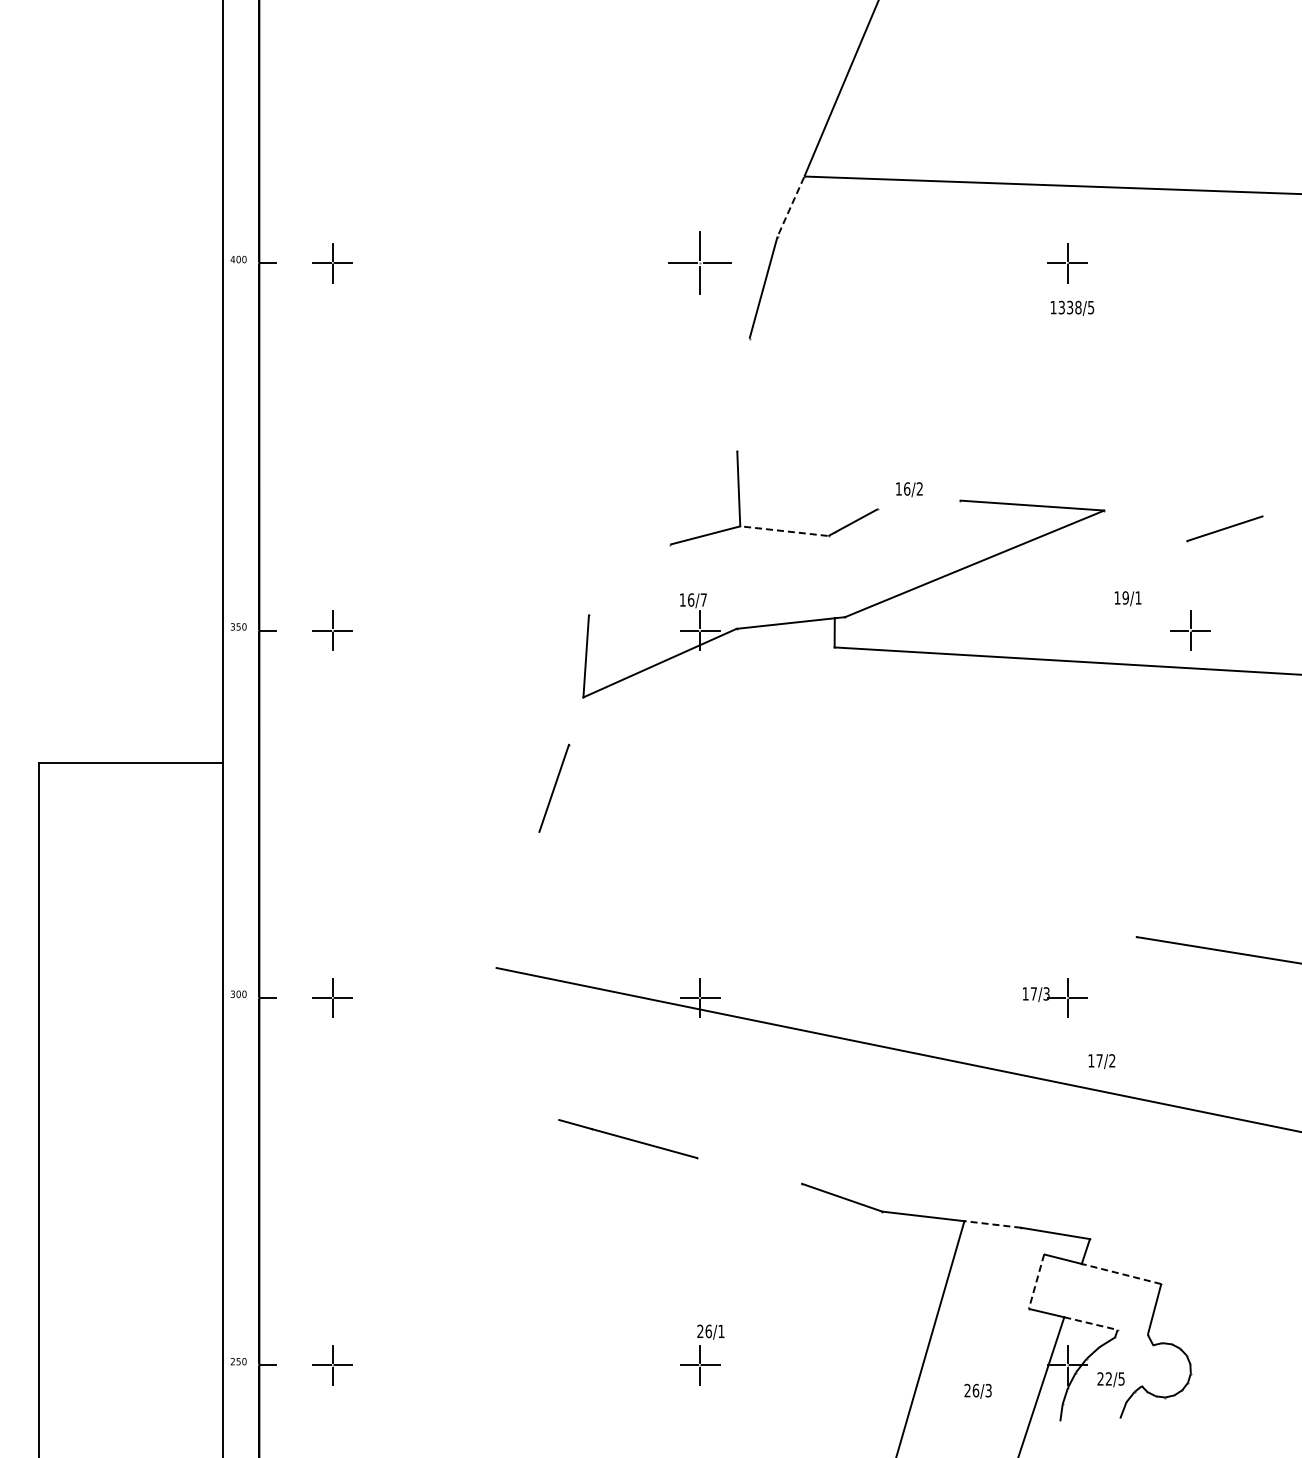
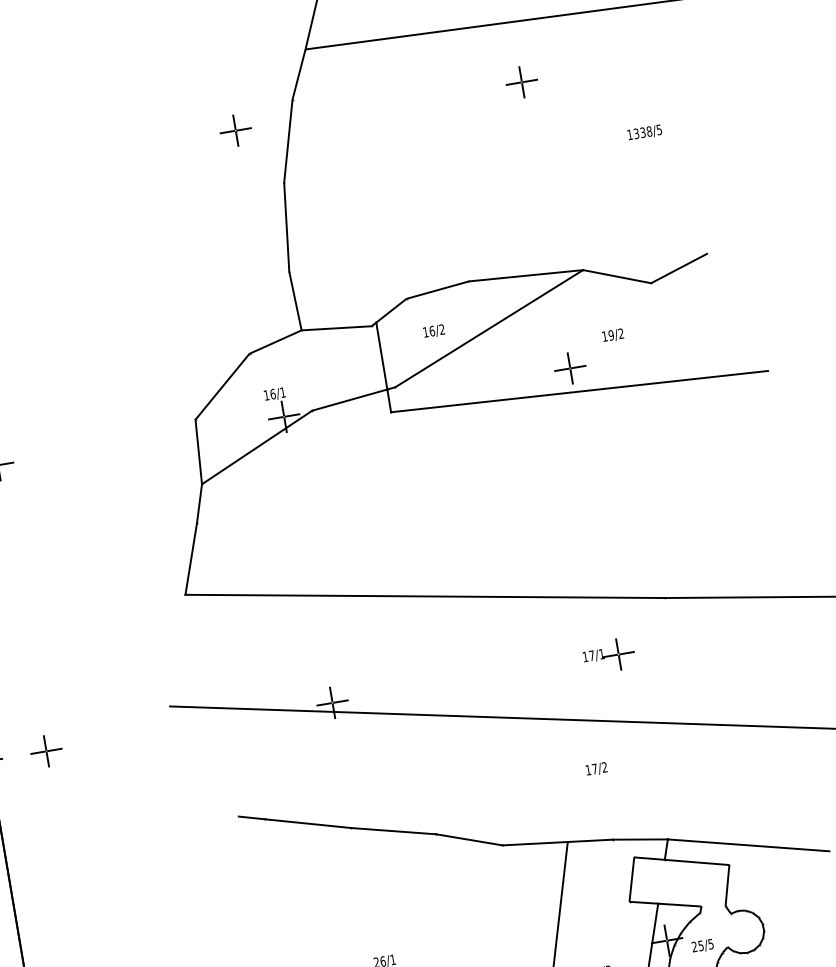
line: (790, 206) -> (298, 74), dashed -> solid
part: (700, 263) -> (236, 130), size x0.62
text: (1072, 307) -> (644, 132), moved
line: (743, 394) -> (286, 227), added
text: (909, 489) -> (434, 331), moved
line: (918, 504) -> (437, 289), added
line: (1145, 525) -> (617, 276), added
line: (783, 531) -> (335, 328), dashed -> solid
line: (834, 575) -> (381, 356), added
line: (629, 579) -> (222, 386), added
text: (1138, 597) -> (621, 333), 19/1 -> 19/2
text: (703, 599) -> (282, 392), 16/7 -> 16/1
part: (1190, 630) -> (570, 368), moved
line: (575, 720) -> (198, 503), added
line: (837, 884) -> (424, 596), added
text: (1046, 993) -> (601, 653), 17/3 -> 17/1
text: (1101, 1061) -> (596, 769), moved
line: (749, 1170) -> (393, 830), added
line: (992, 1224) -> (590, 840), dashed -> solid
line: (1189, 1263) -> (748, 845), added
line: (1121, 1273) -> (696, 862), dashed -> solid
line: (1036, 1282) -> (631, 880), dashed -> solid
line: (1091, 1323) -> (680, 904), dashed -> solid
text: (1108, 1378) -> (700, 945), 22/5 -> 25/5

